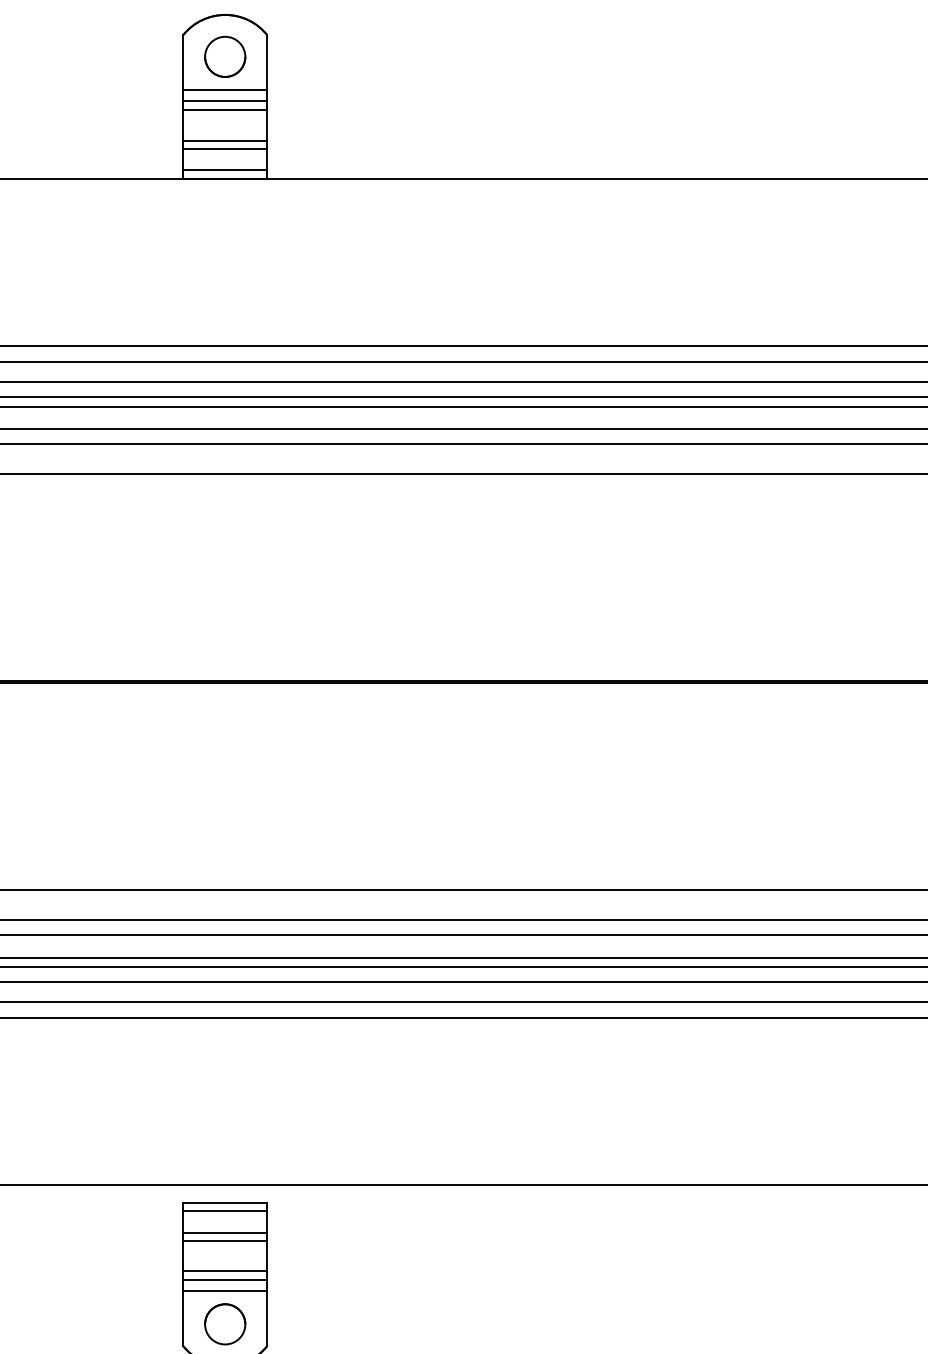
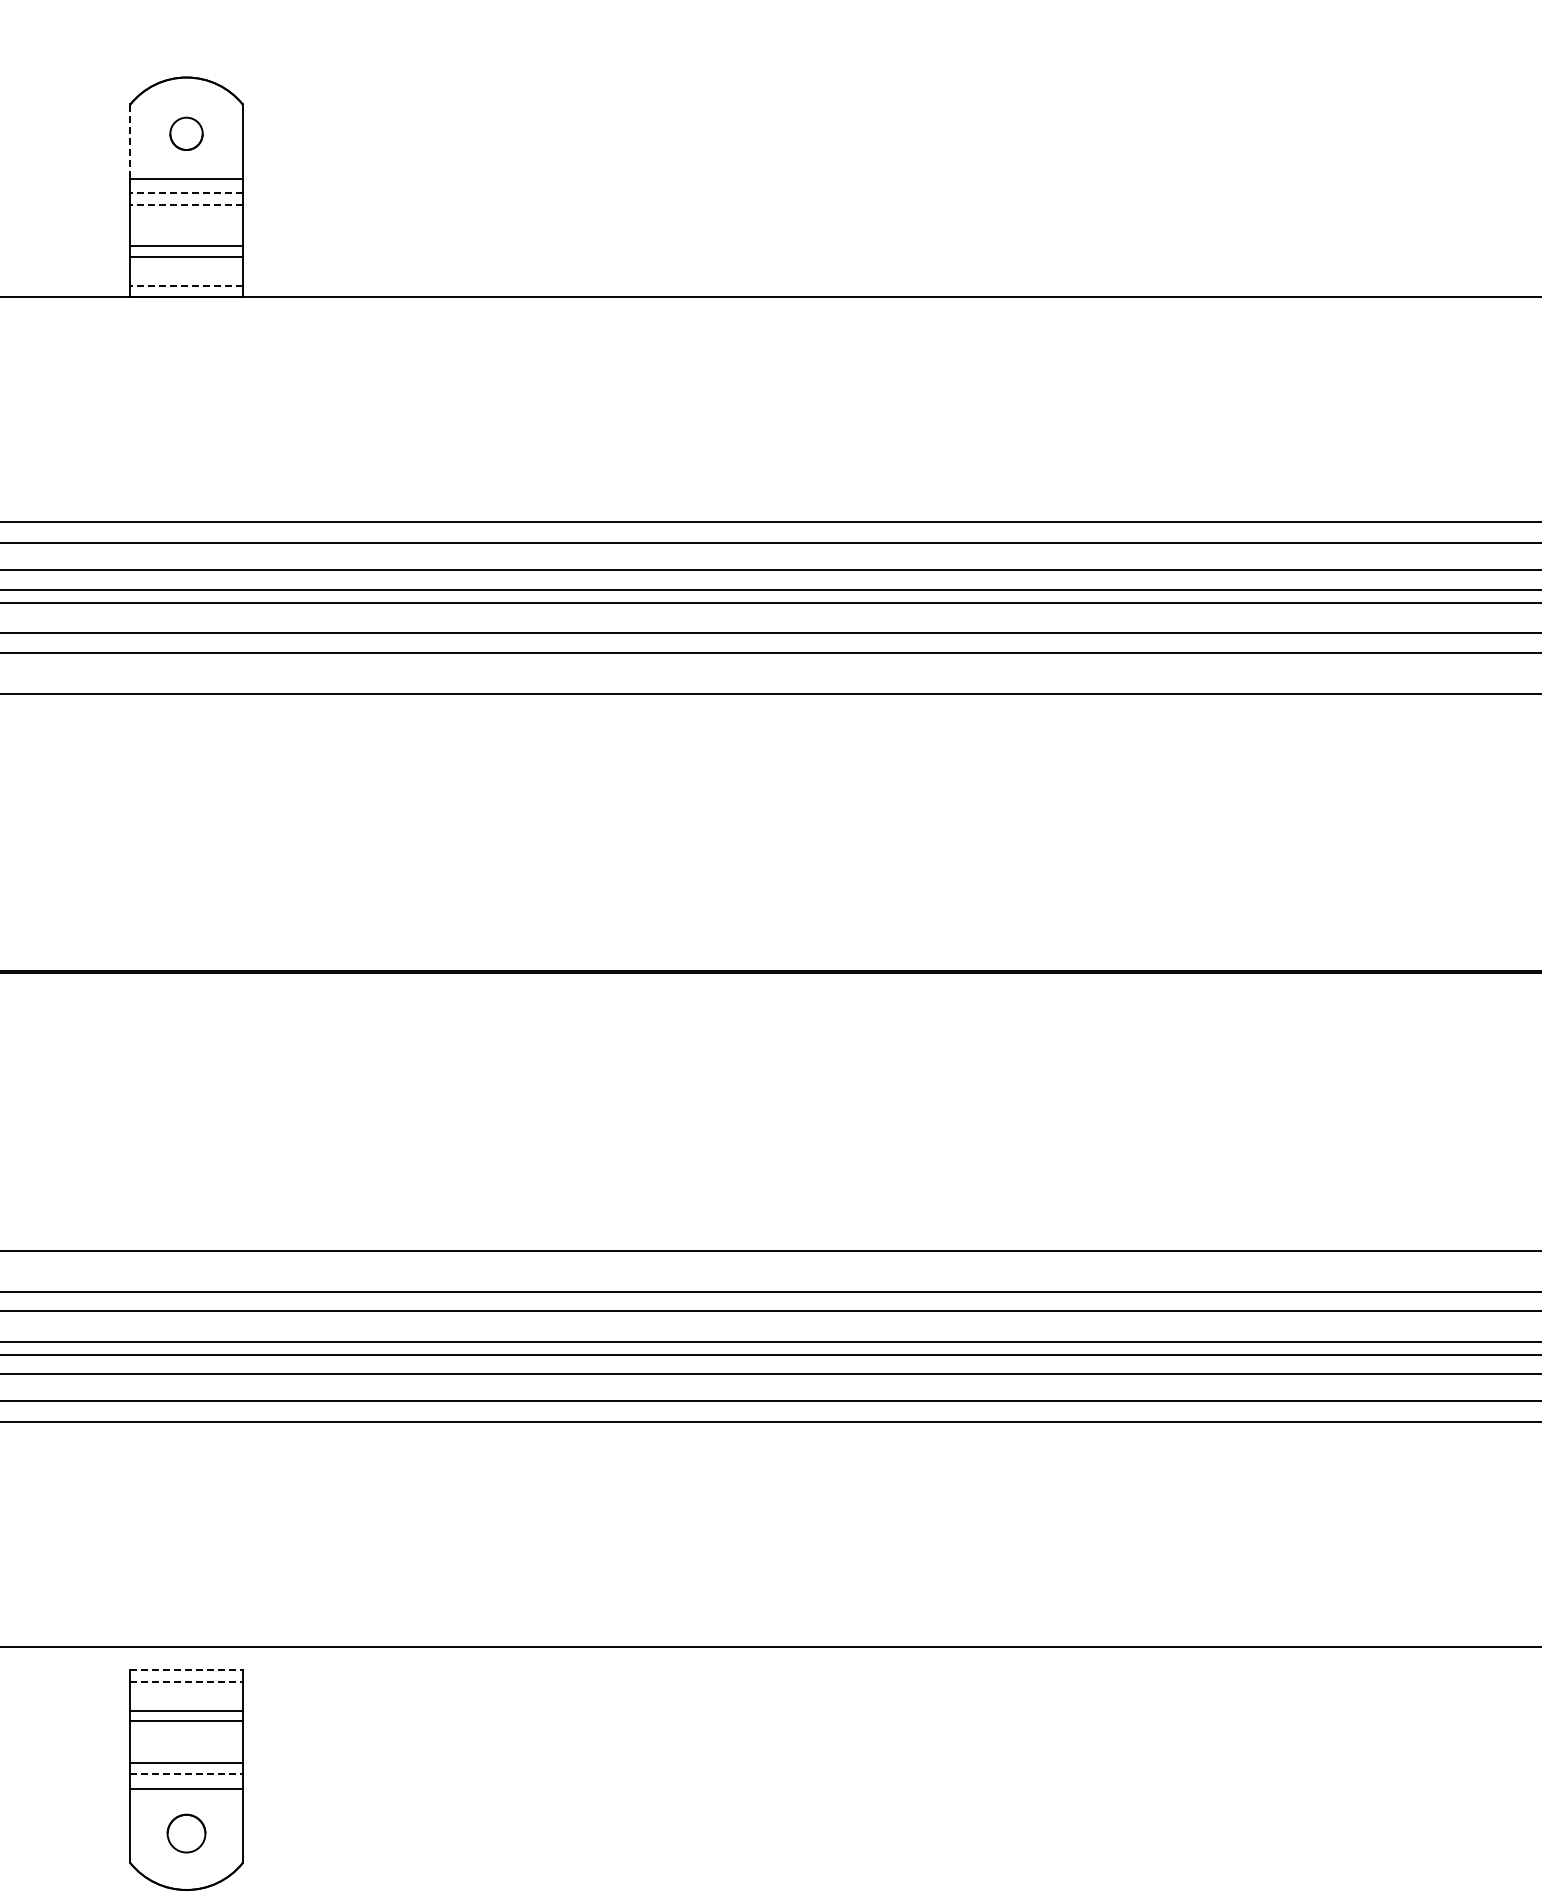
part: (225, 56) -> (186, 133), size x0.6
line: (183, 63) -> (130, 142), solid -> dashed
line: (225, 101) -> (186, 193), solid -> dashed
line: (225, 109) -> (186, 204), solid -> dashed
line: (225, 170) -> (186, 285), solid -> dashed
line: (225, 1202) -> (187, 1670), solid -> dashed
line: (225, 1210) -> (187, 1681), solid -> dashed
line: (225, 1280) -> (187, 1774), solid -> dashed
part: (225, 1324) -> (186, 1833), size x0.7

